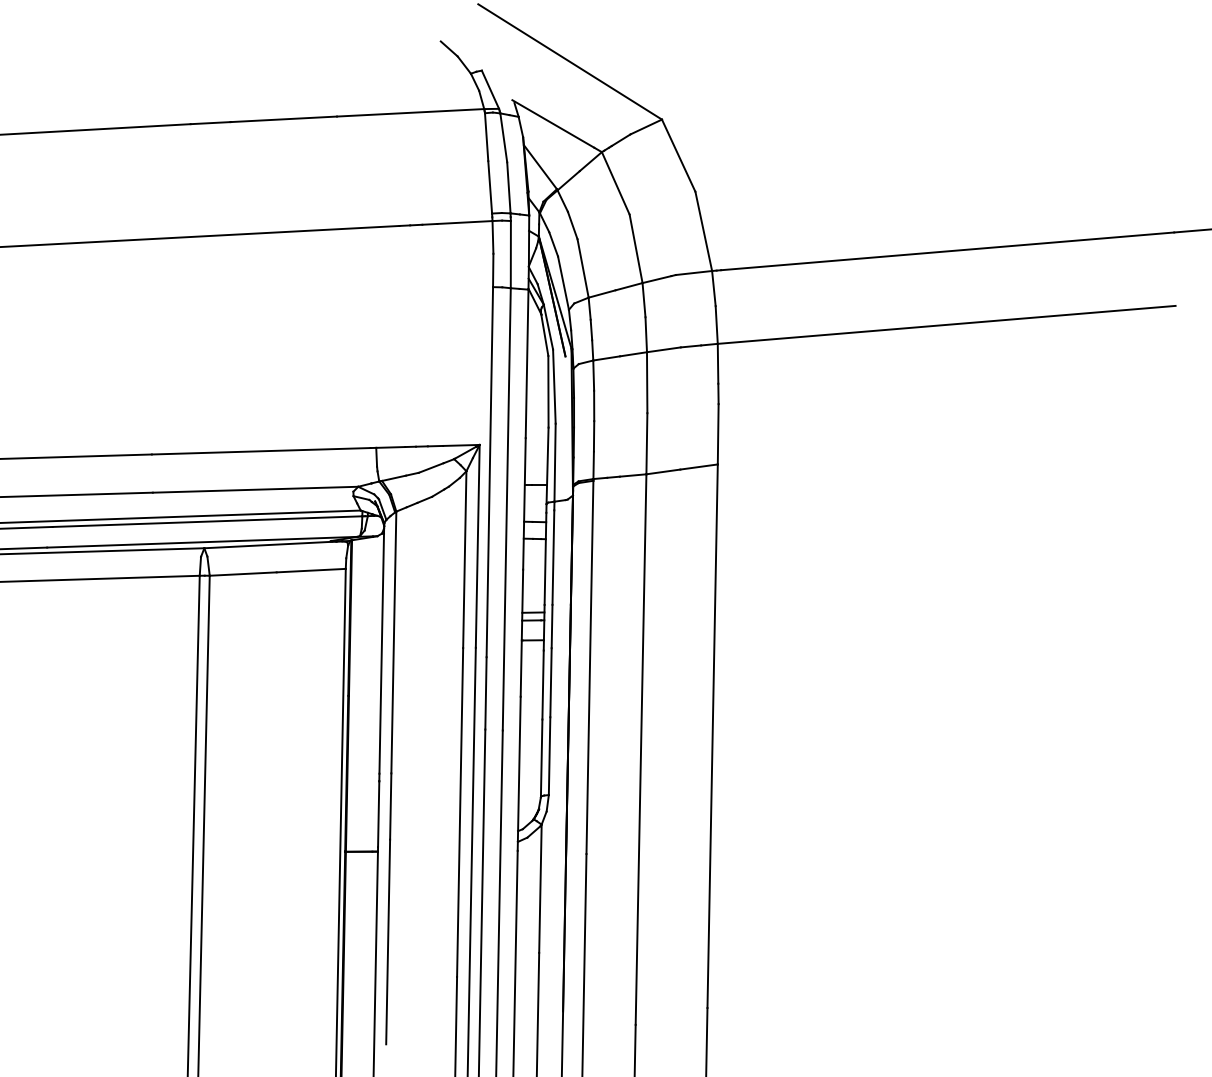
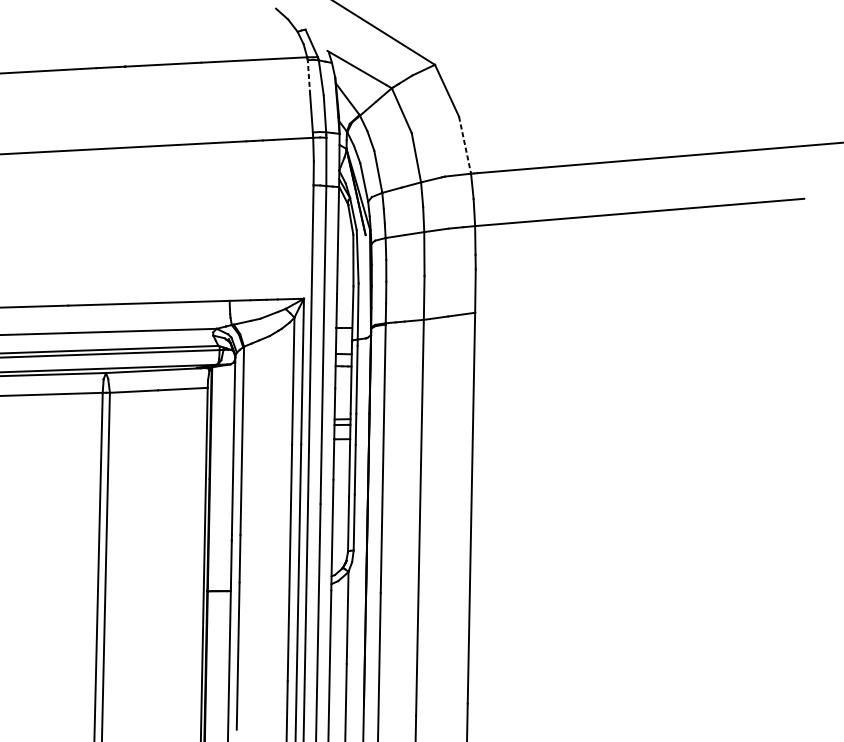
line: (486, 137) -> (308, 77), solid -> dashed
line: (703, 231) -> (464, 145), solid -> dashed

